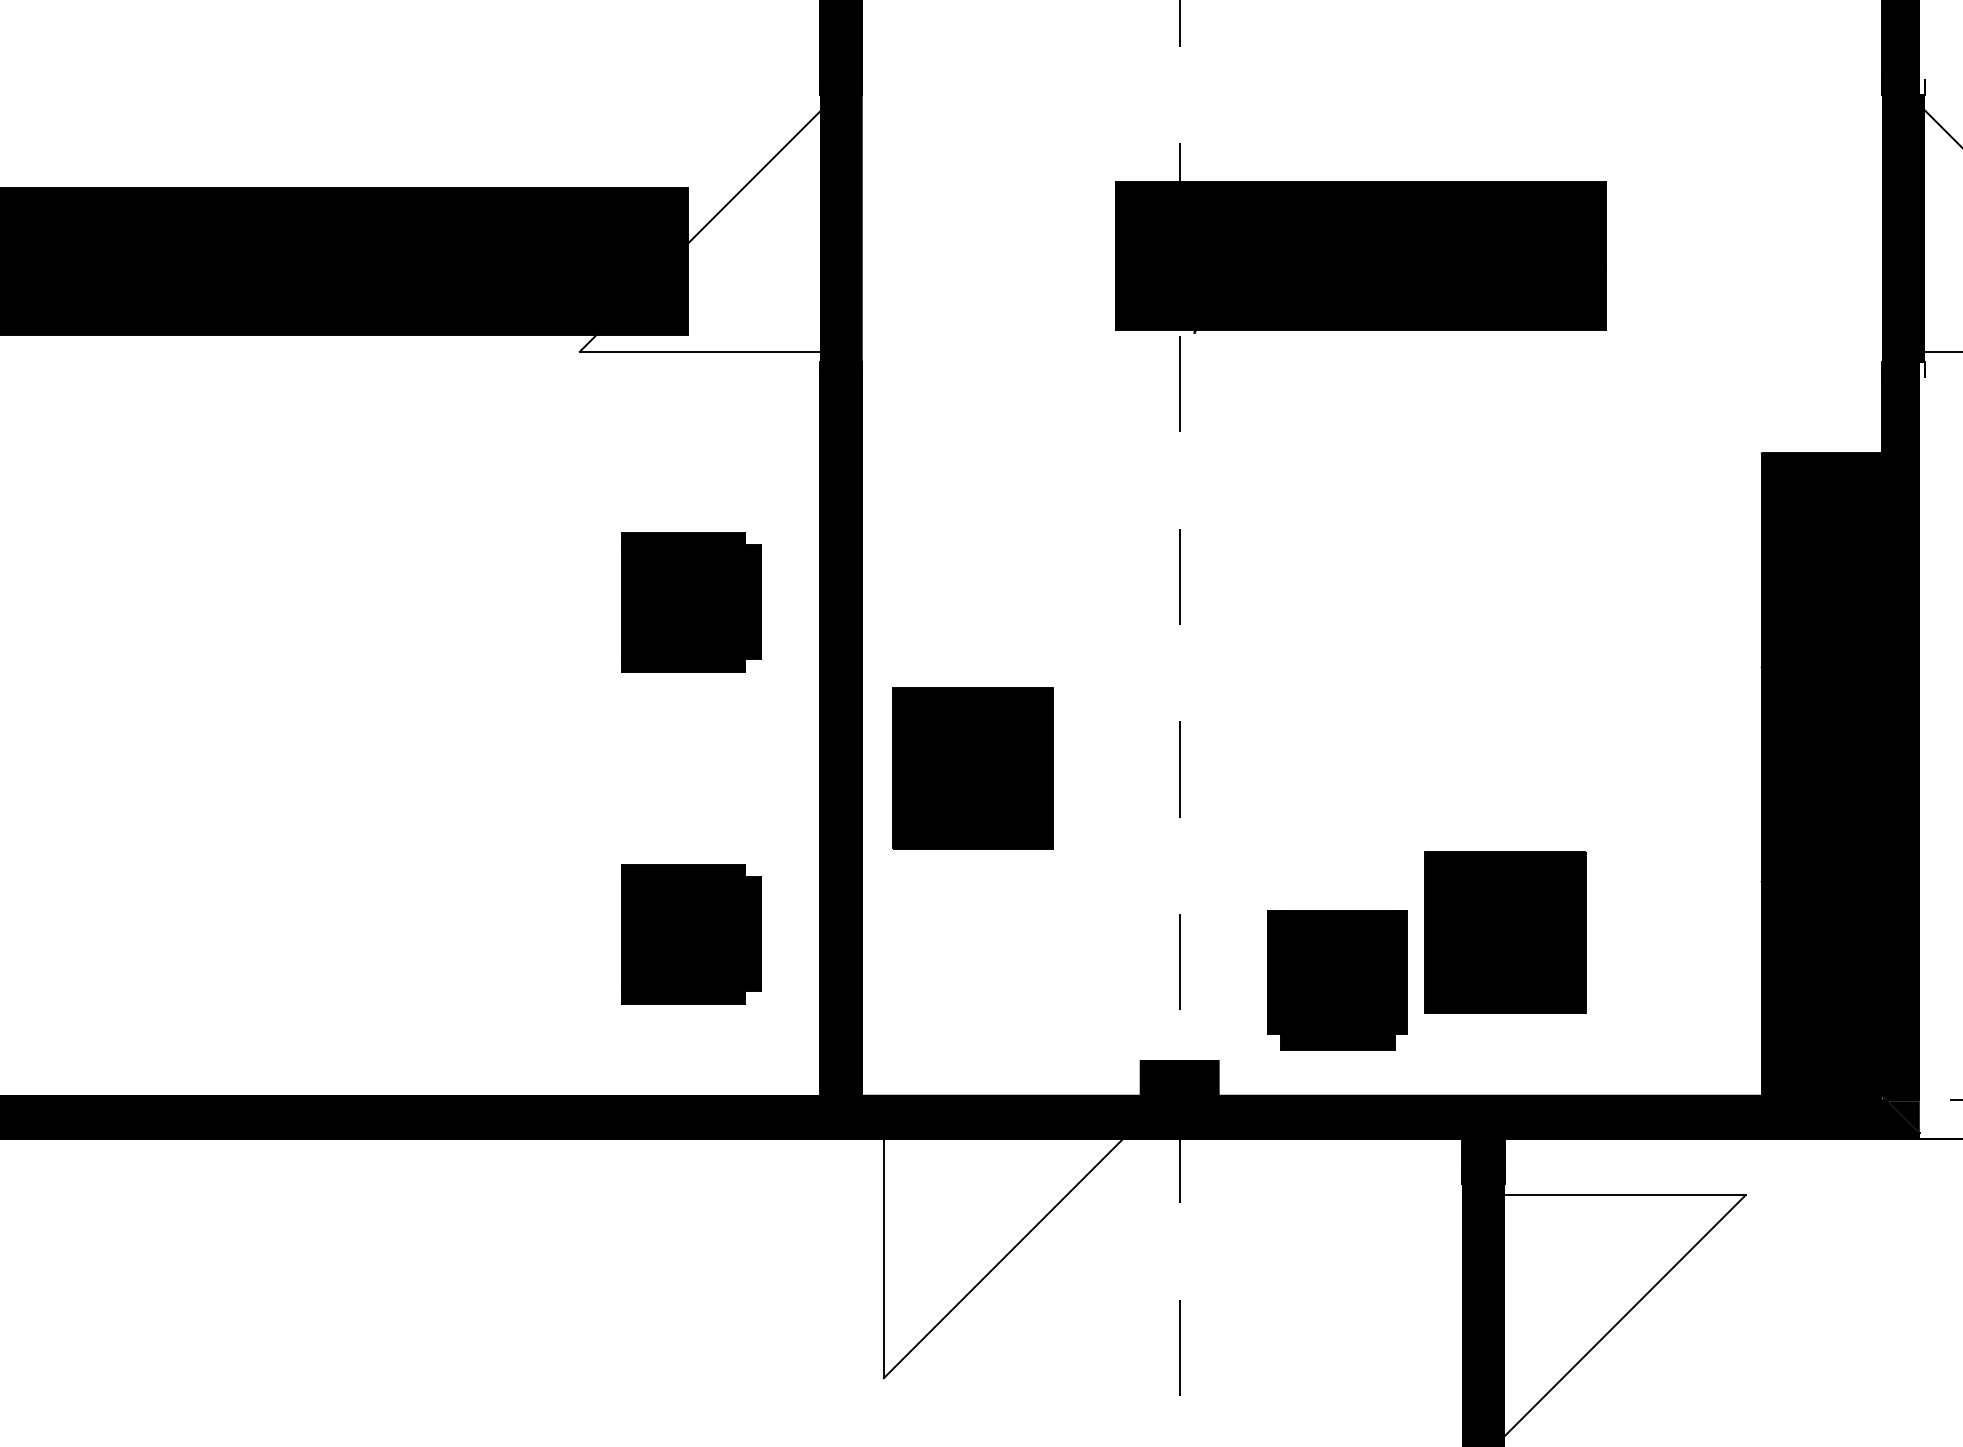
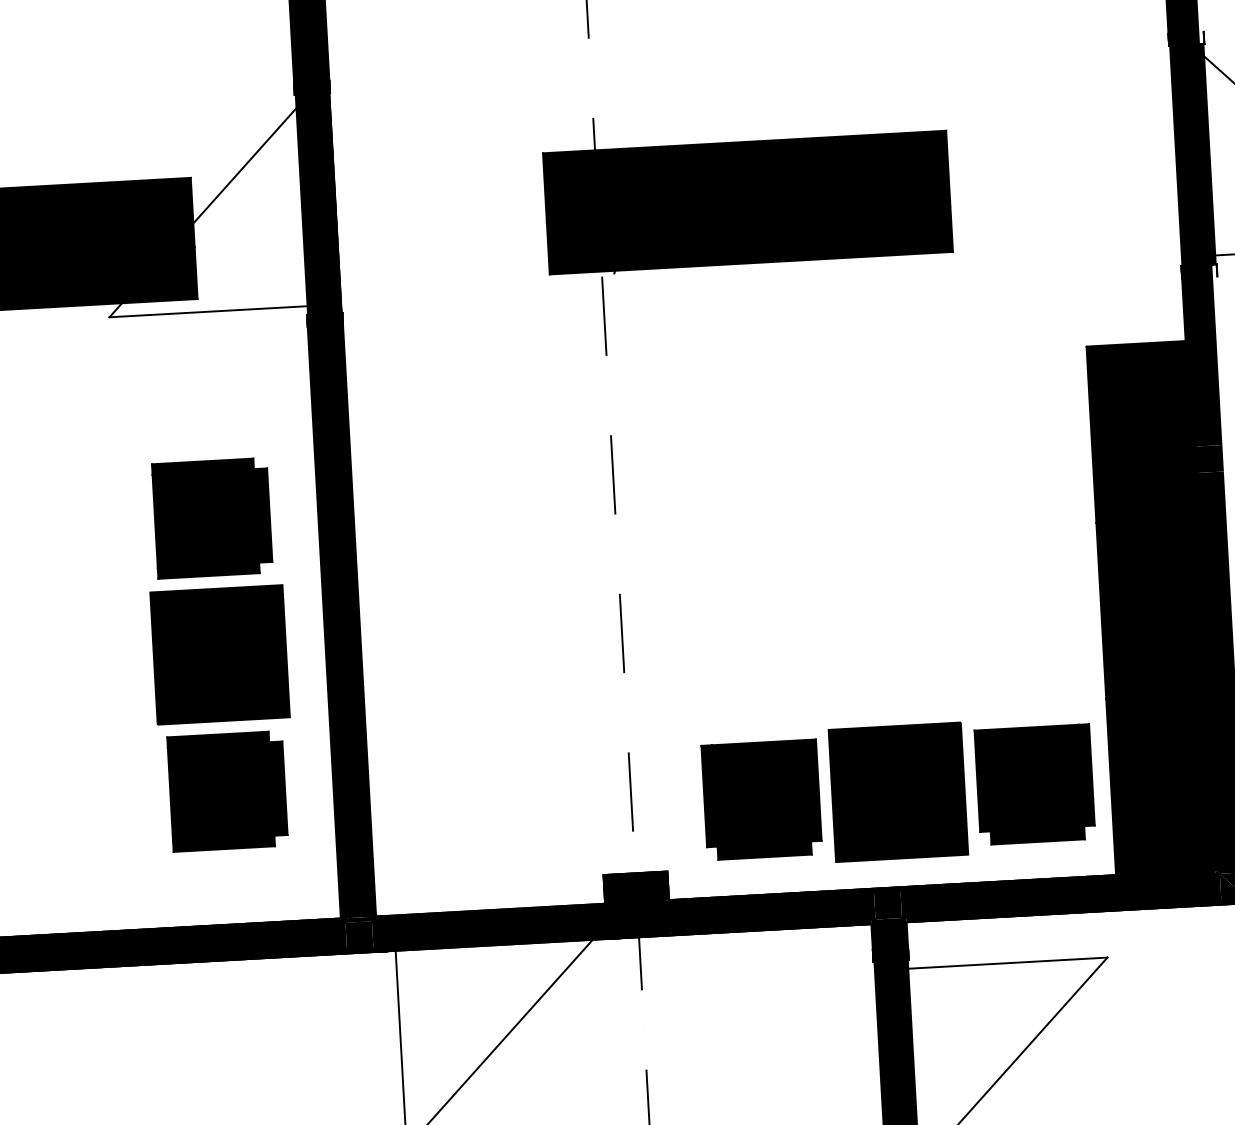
part: (972, 768) -> (219, 655), moved
part: (1505, 932) -> (898, 792), moved
part: (1669, 980) -> (1034, 784), added

